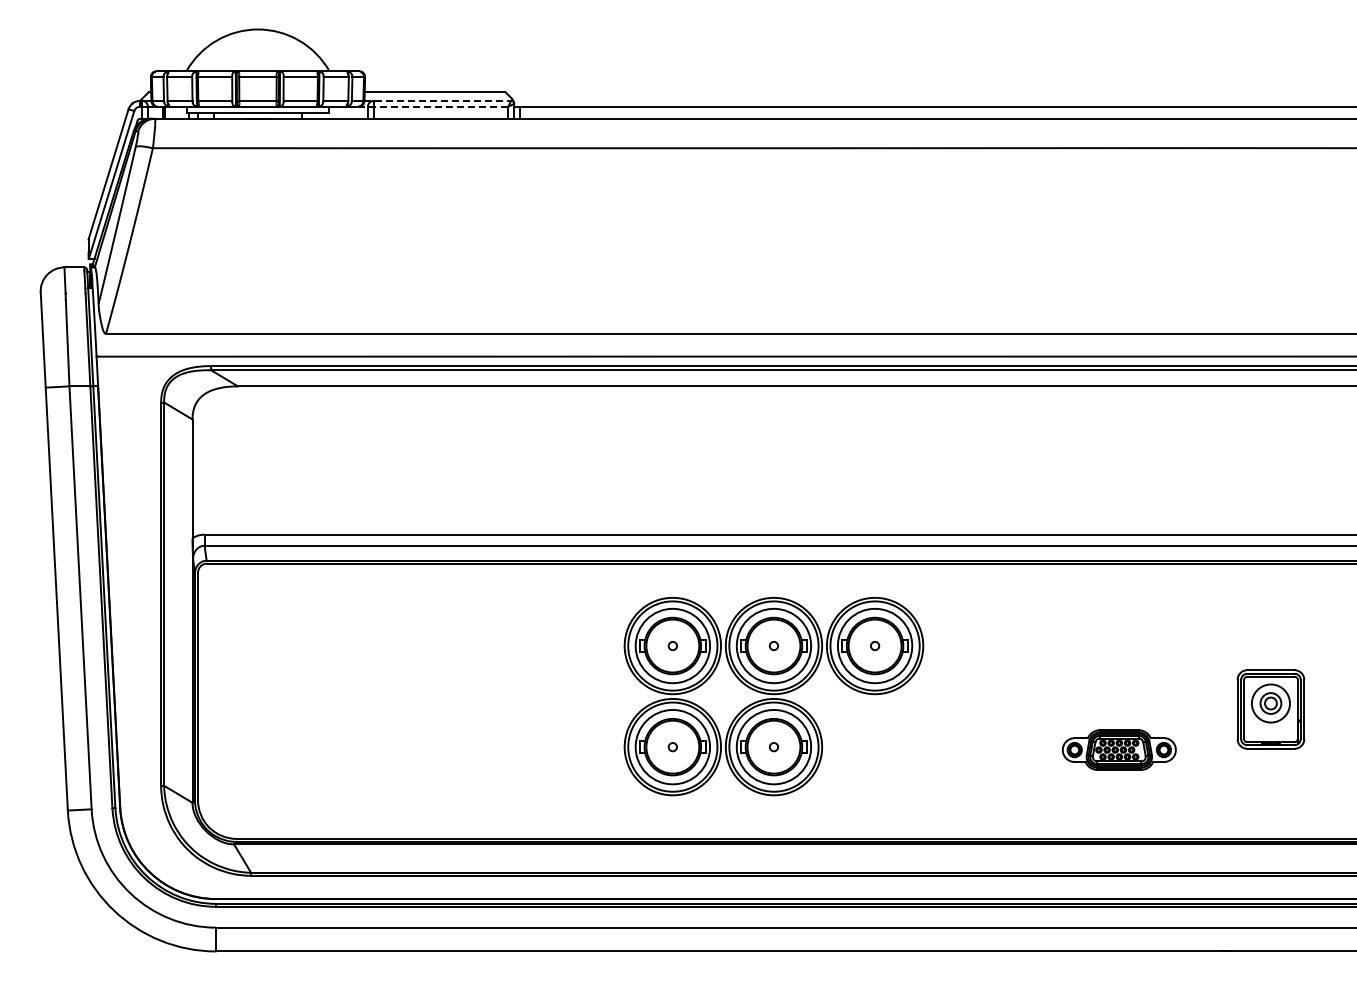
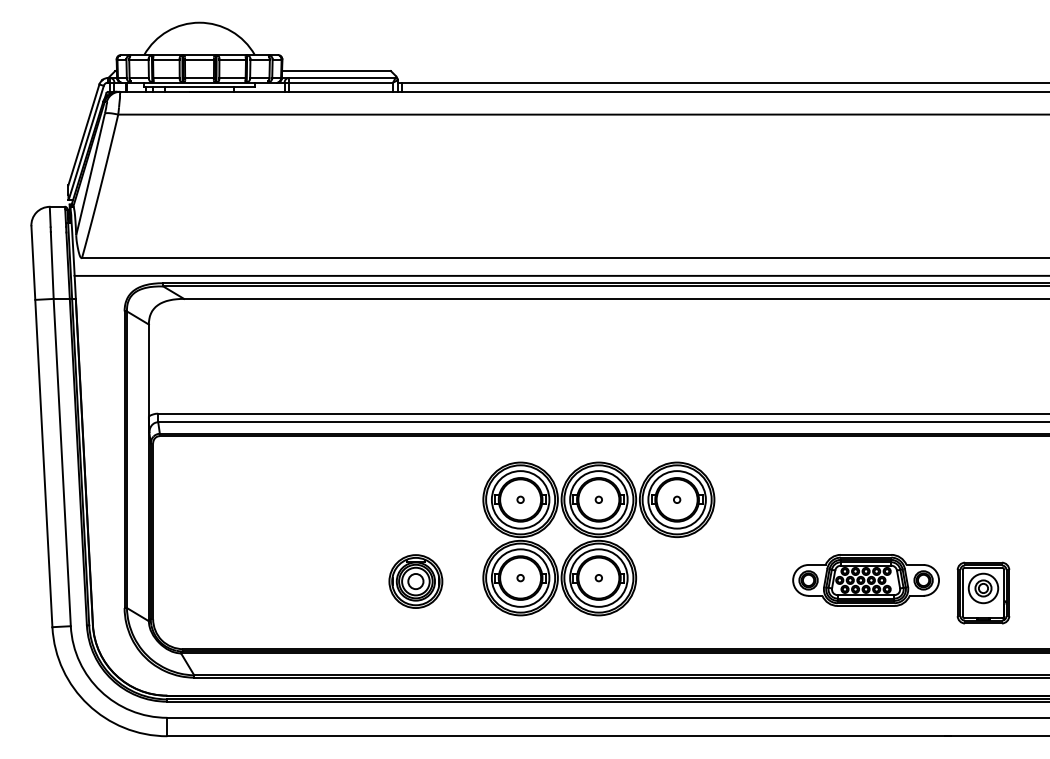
line: (438, 100) -> (339, 77), dashed -> solid
line: (433, 106) -> (335, 82), dashed -> solid
part: (1270, 709) -> (983, 593), moved
part: (1119, 749) -> (866, 579), size x1.67
part: (537, 751) -> (415, 581), added

